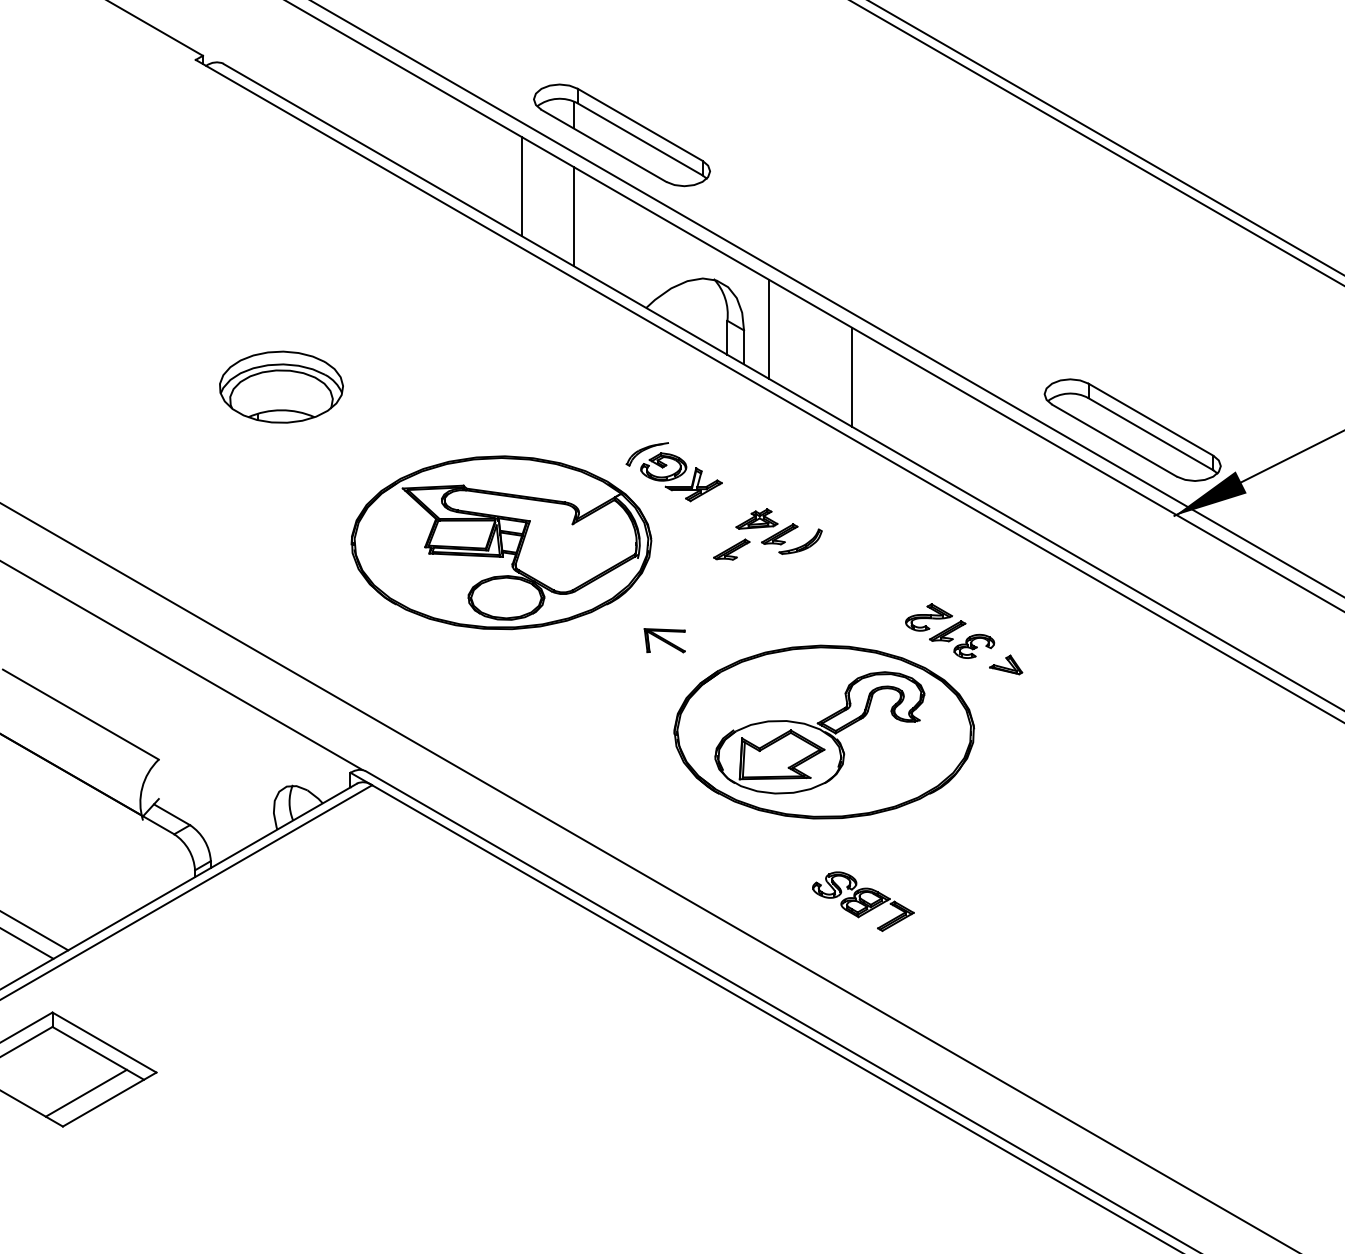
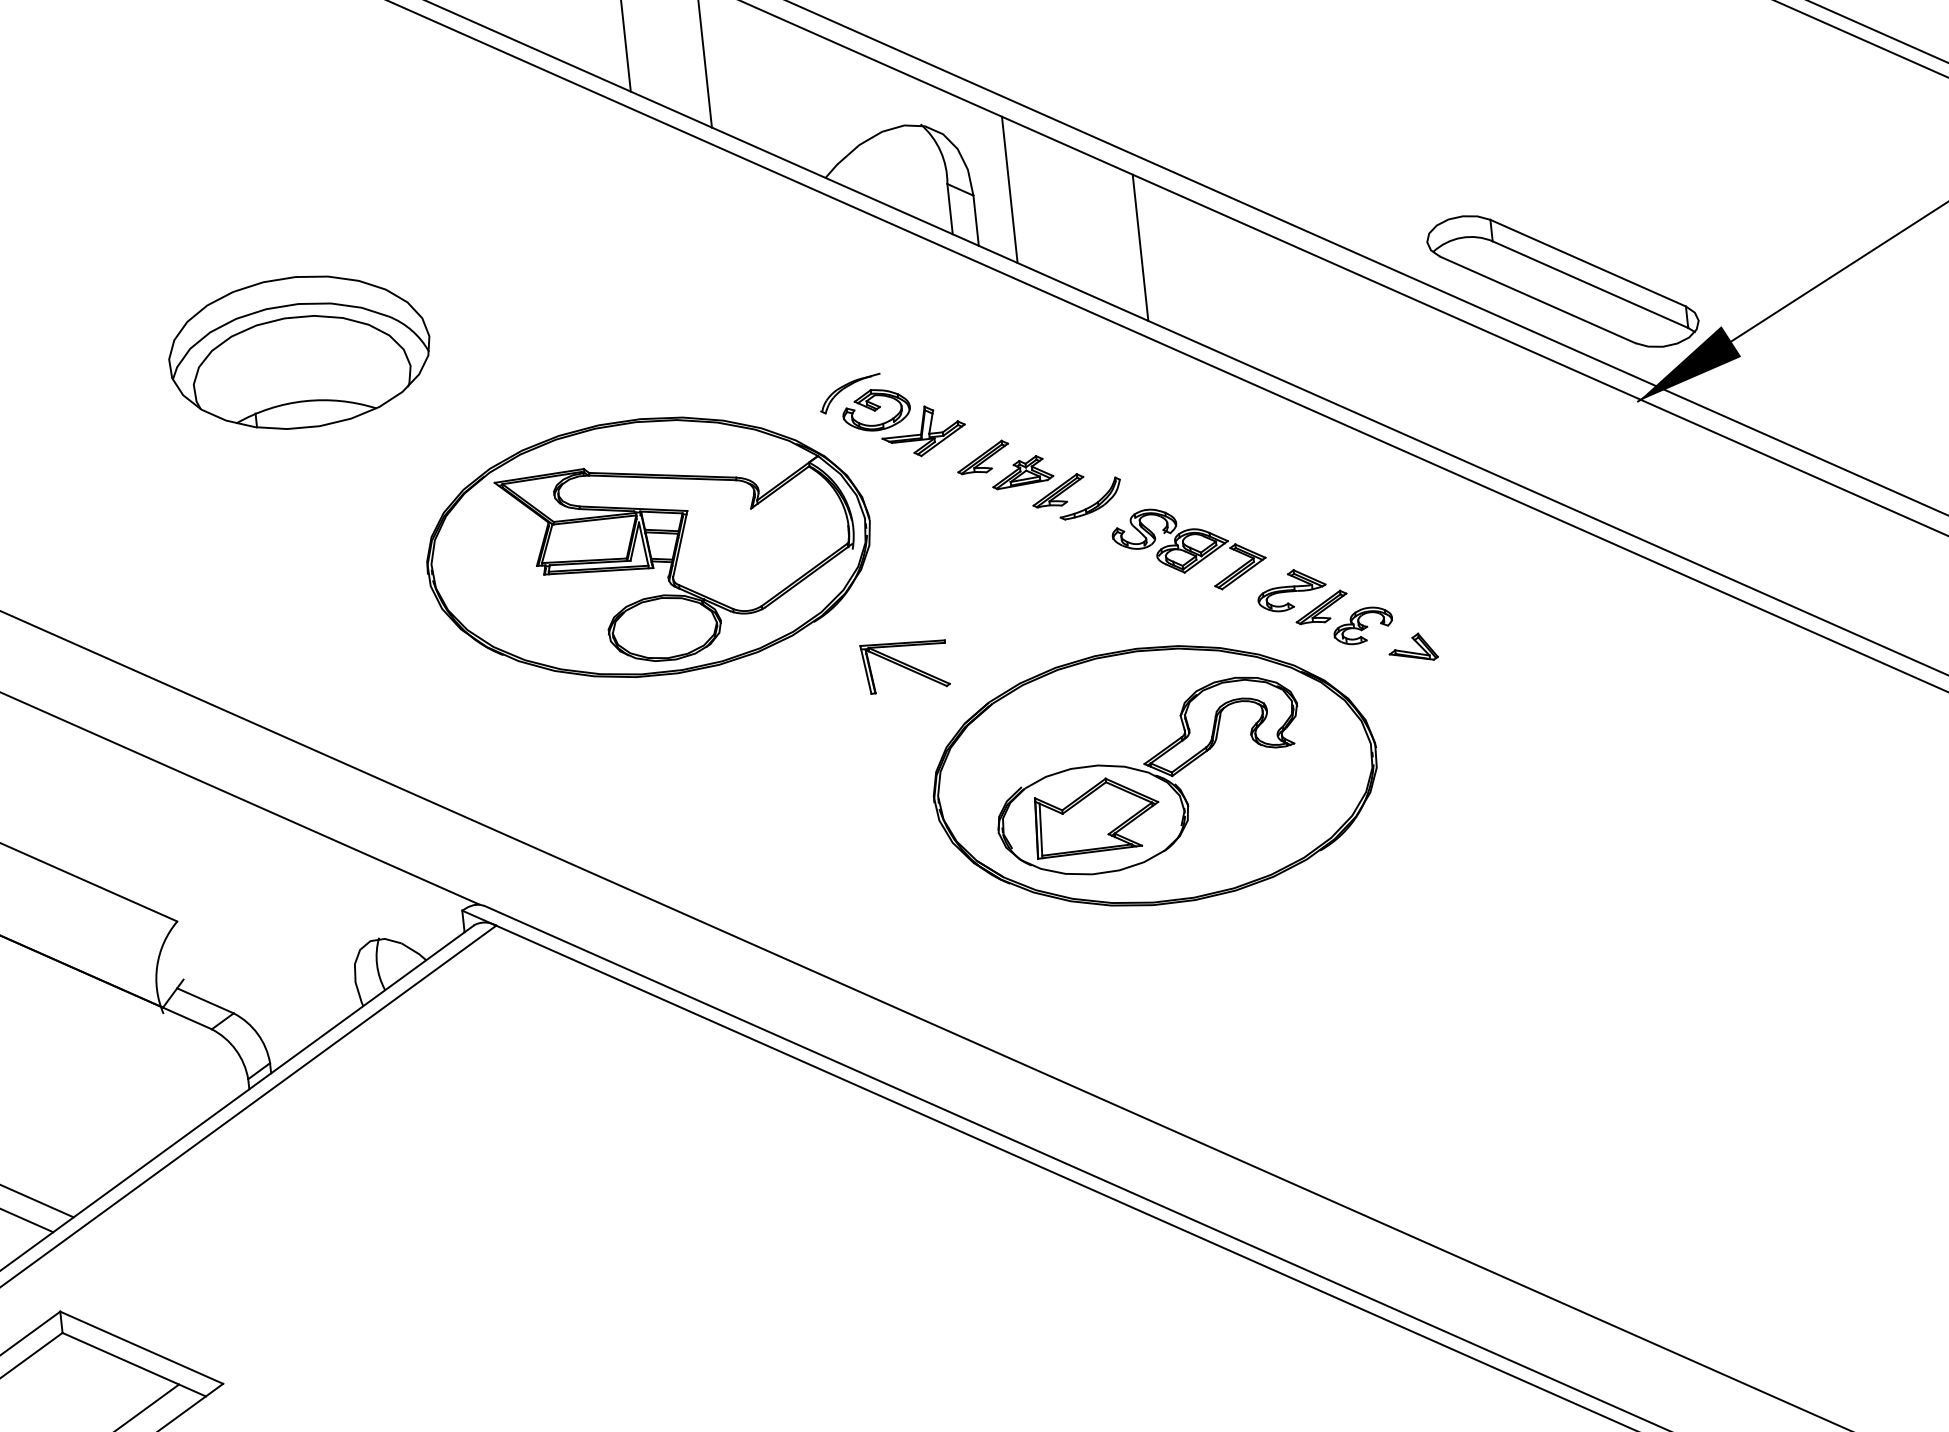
part: (281, 386) -> (299, 351), size x1.43
part: (731, 549) -> (982, 457), moved
part: (664, 640) -> (904, 665), size x1.43
part: (863, 901) -> (1189, 548), moved

